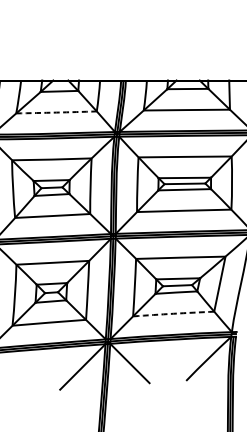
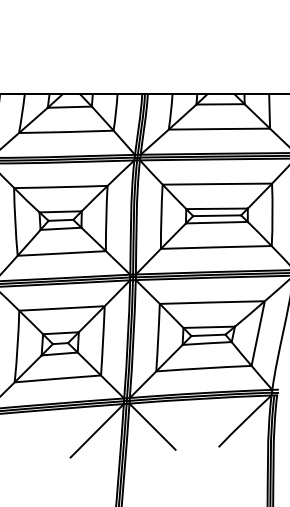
arc: (56, 112) -> (66, 132), dashed -> solid
arc: (173, 313) -> (203, 368), dashed -> solid

